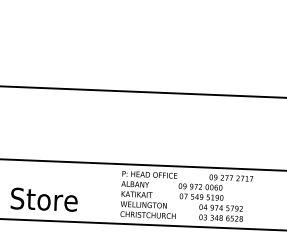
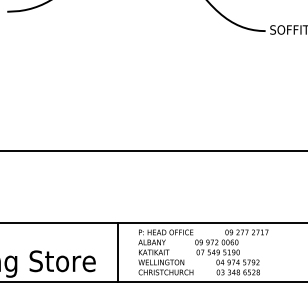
line: (100, 193) -> (118, 252), added

